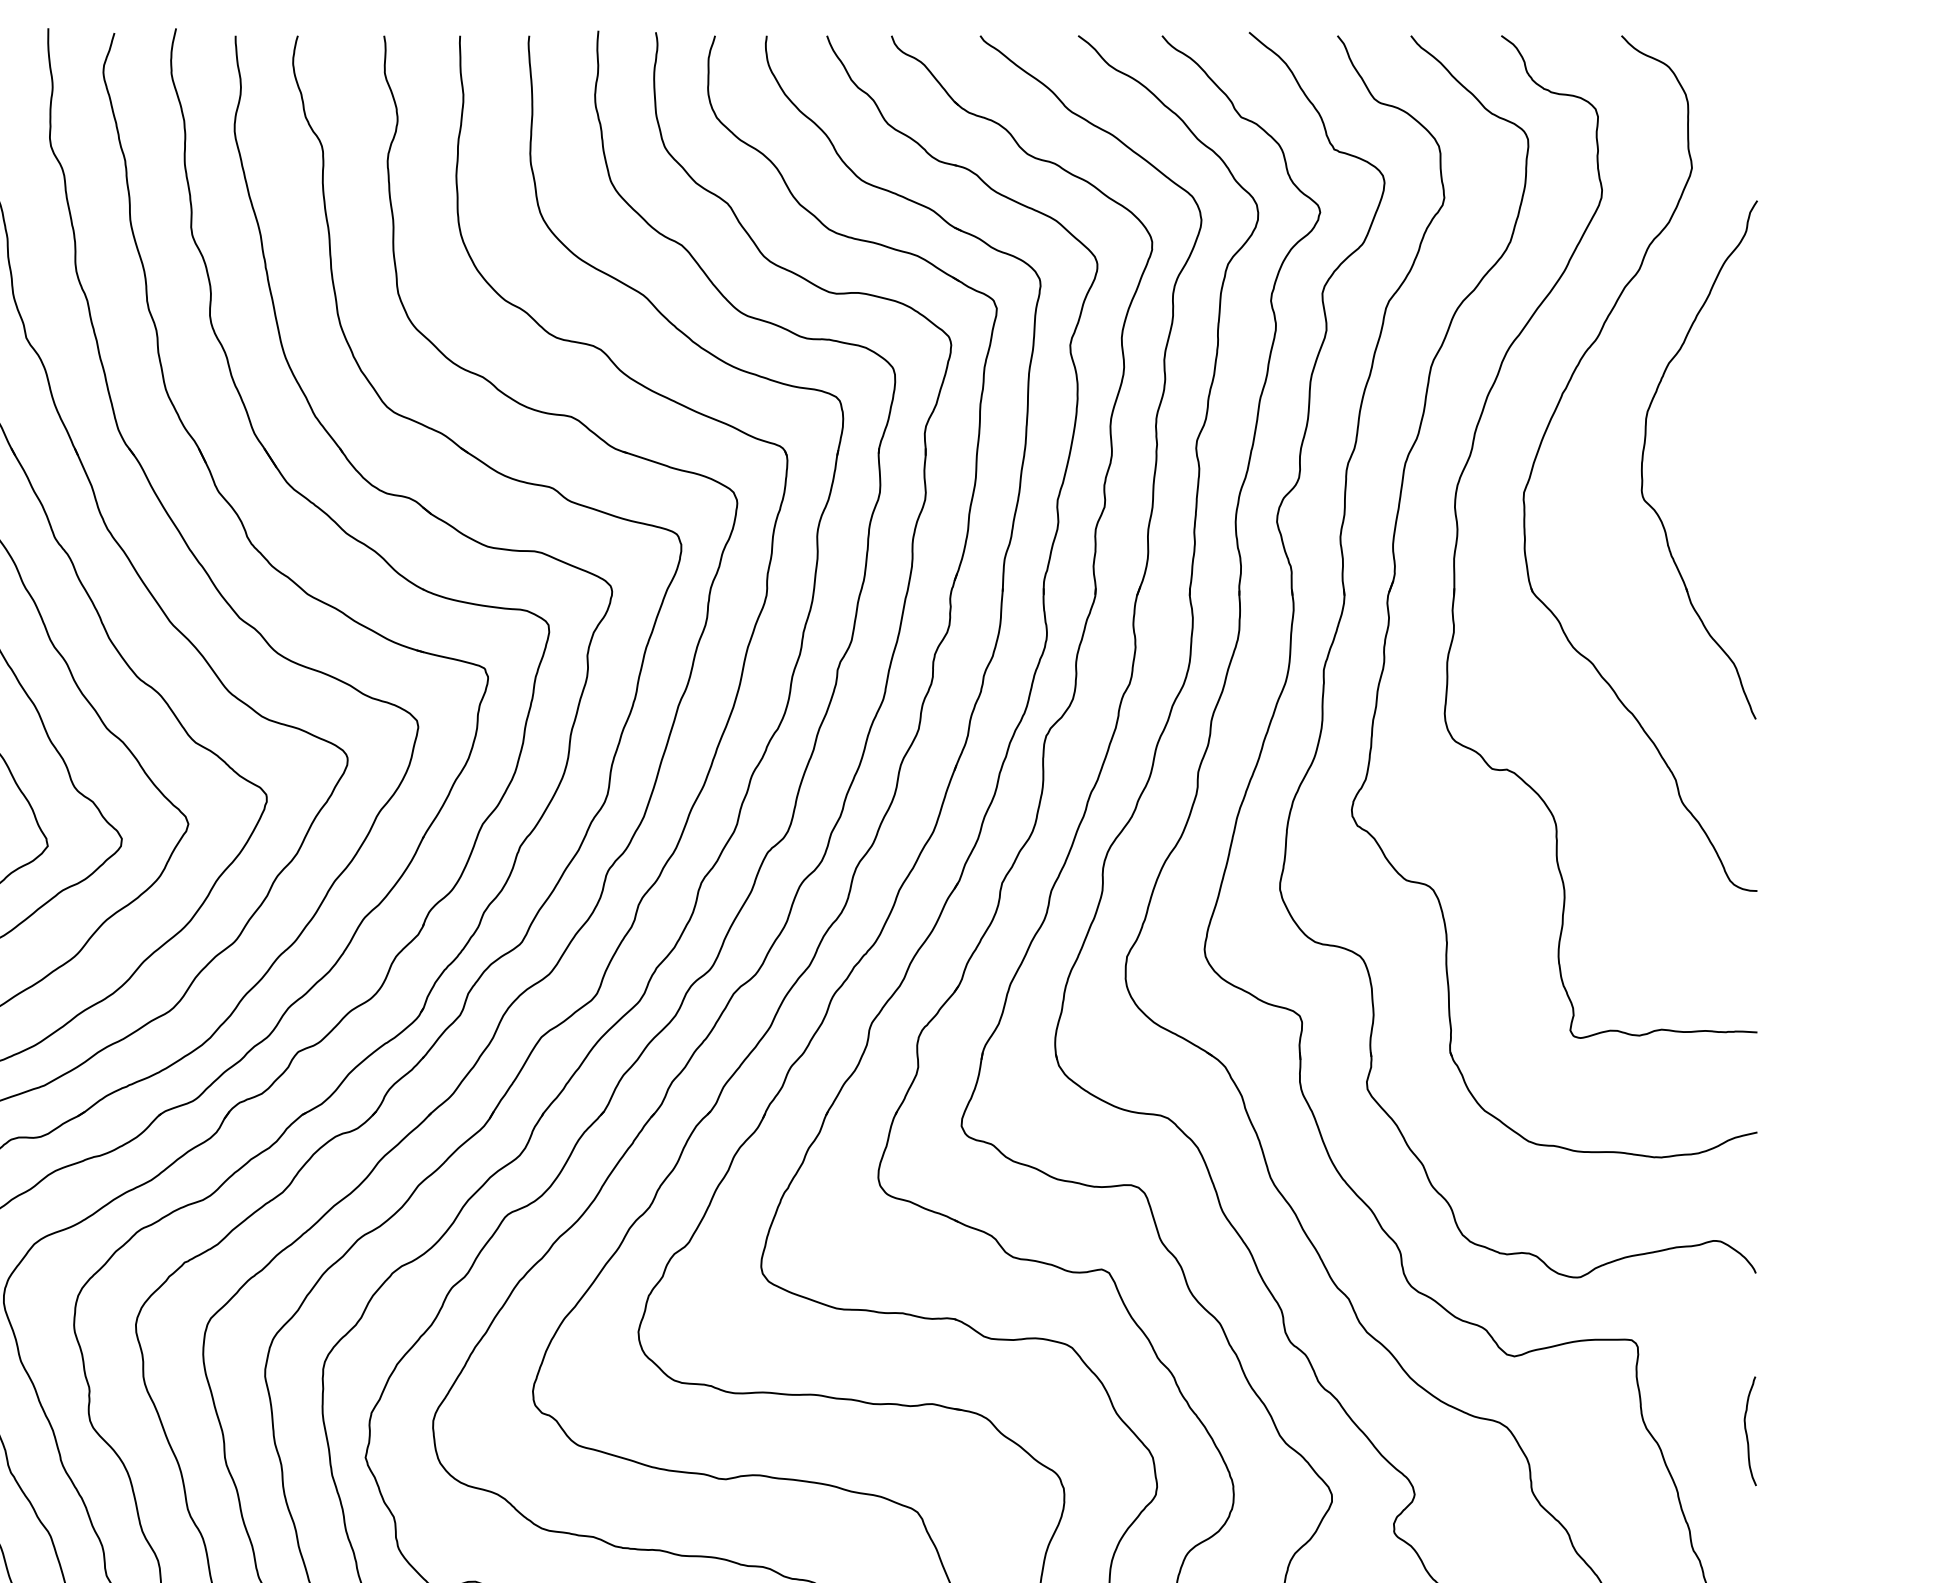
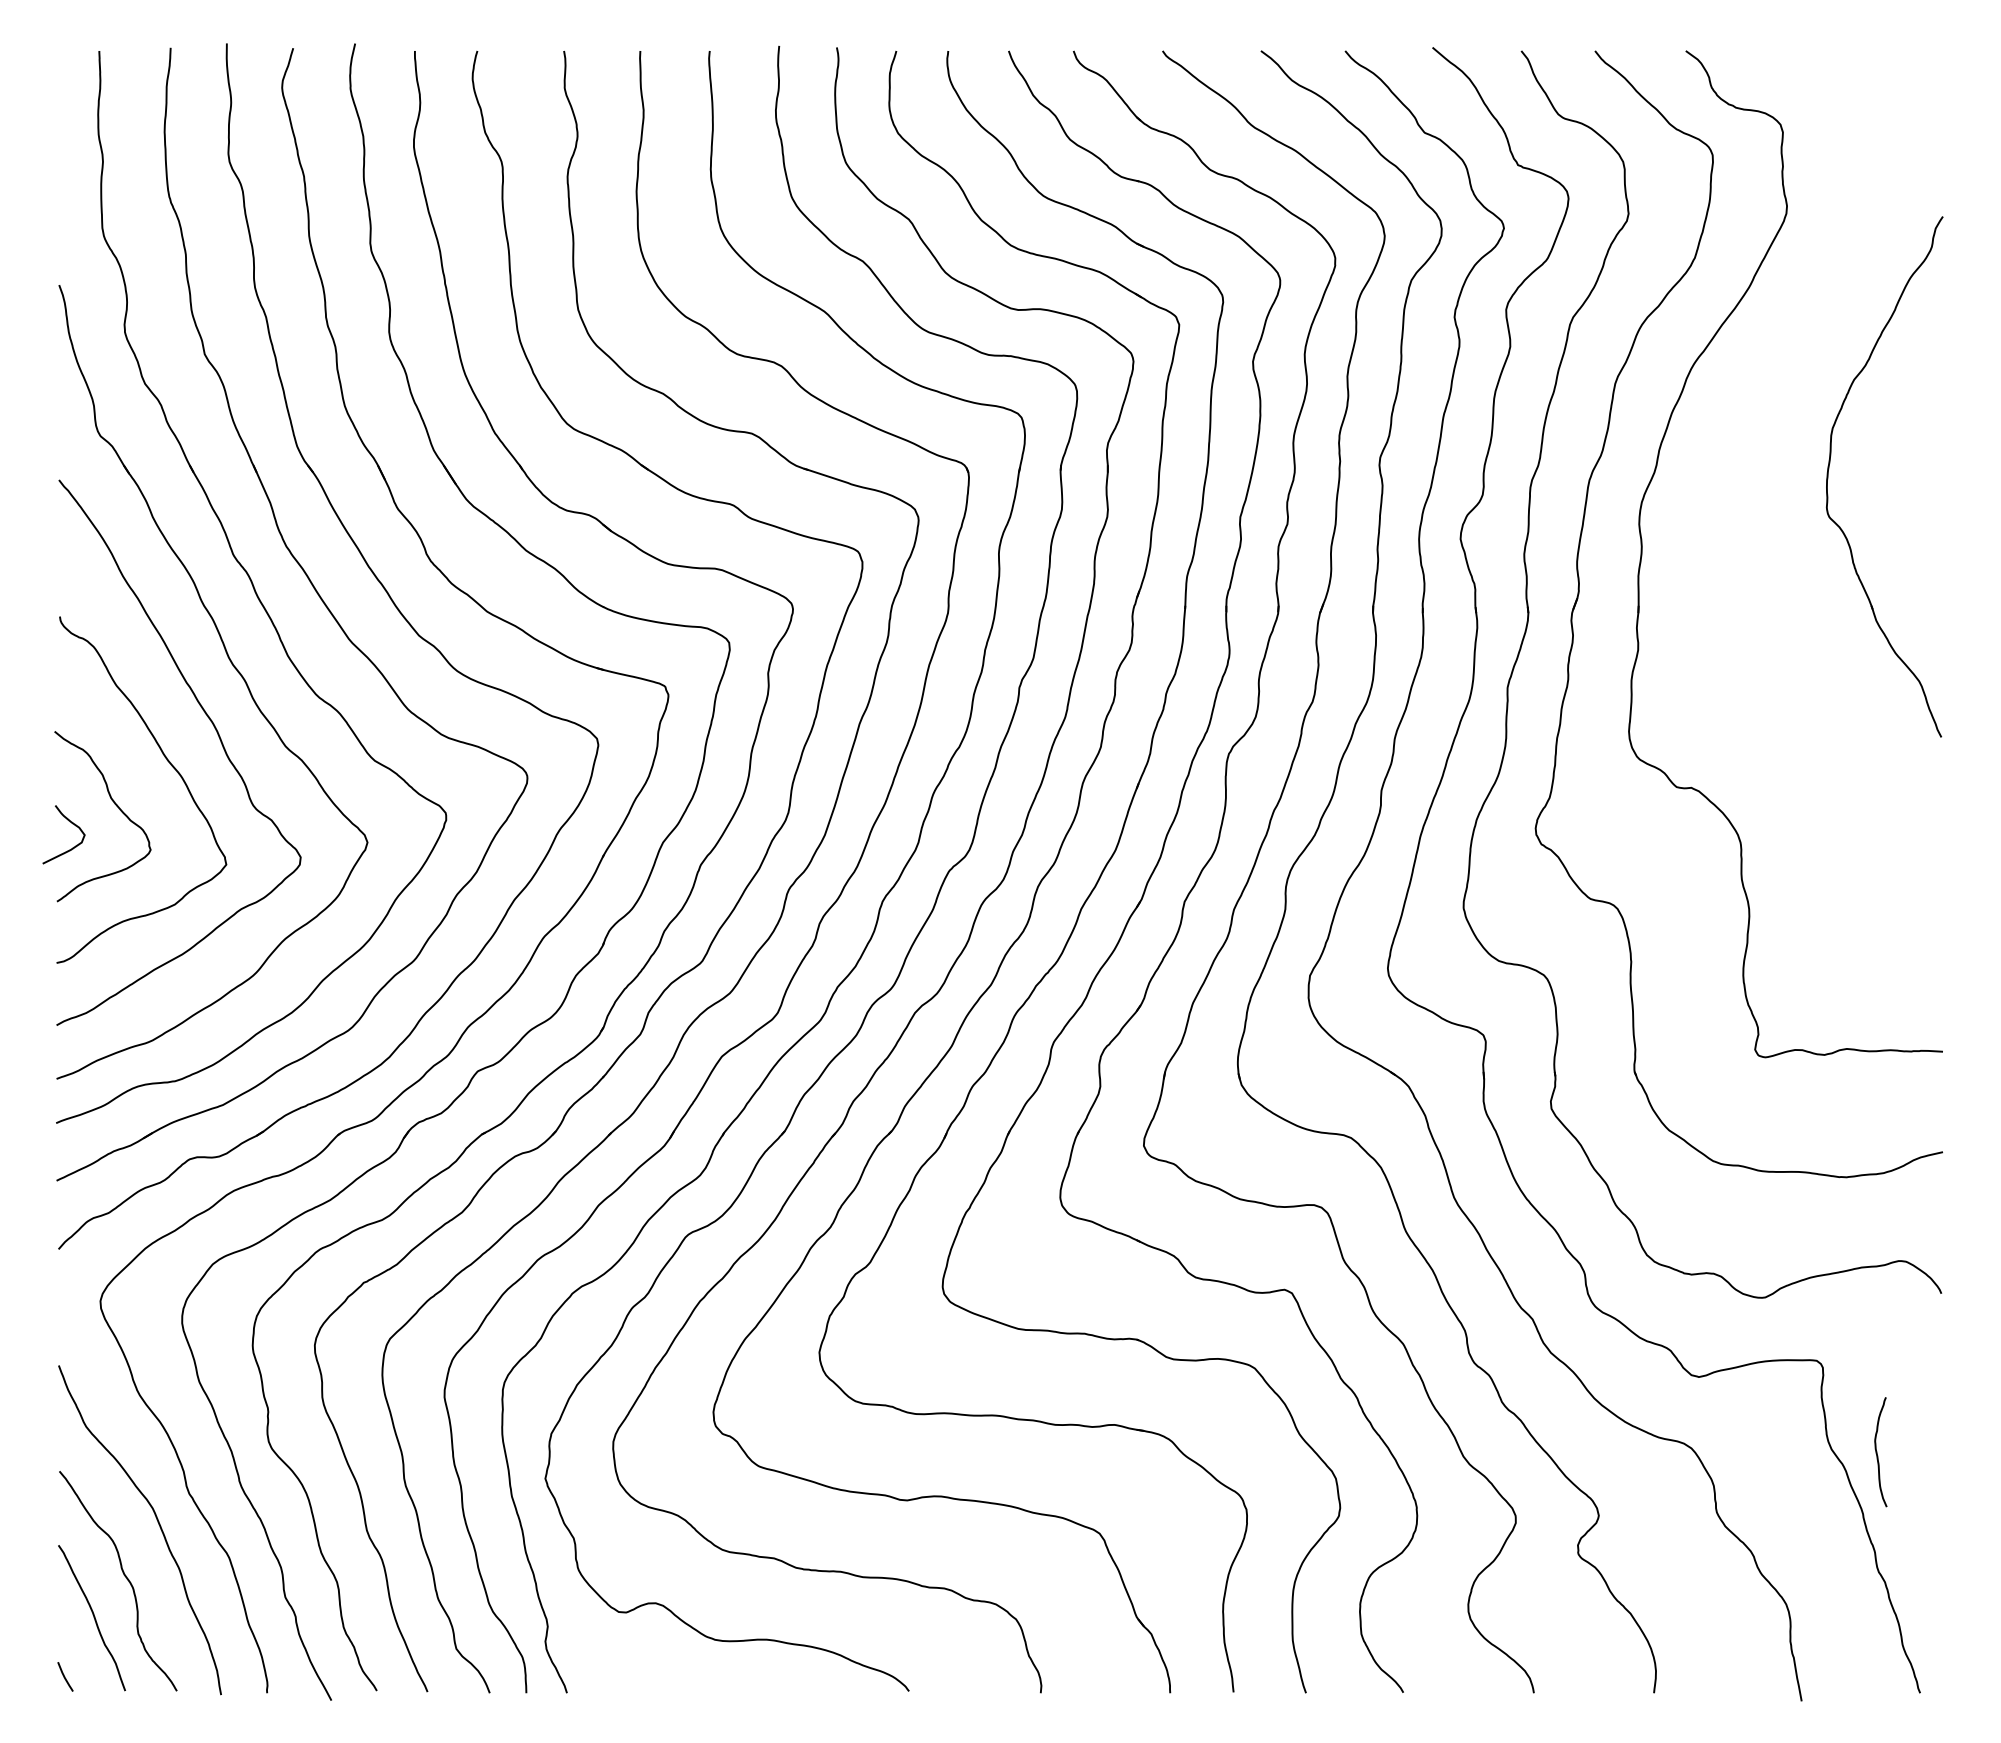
part: (1550, 422) -> (1735, 439), removed
curve: (1747, 1431) -> (1877, 1452), moved

